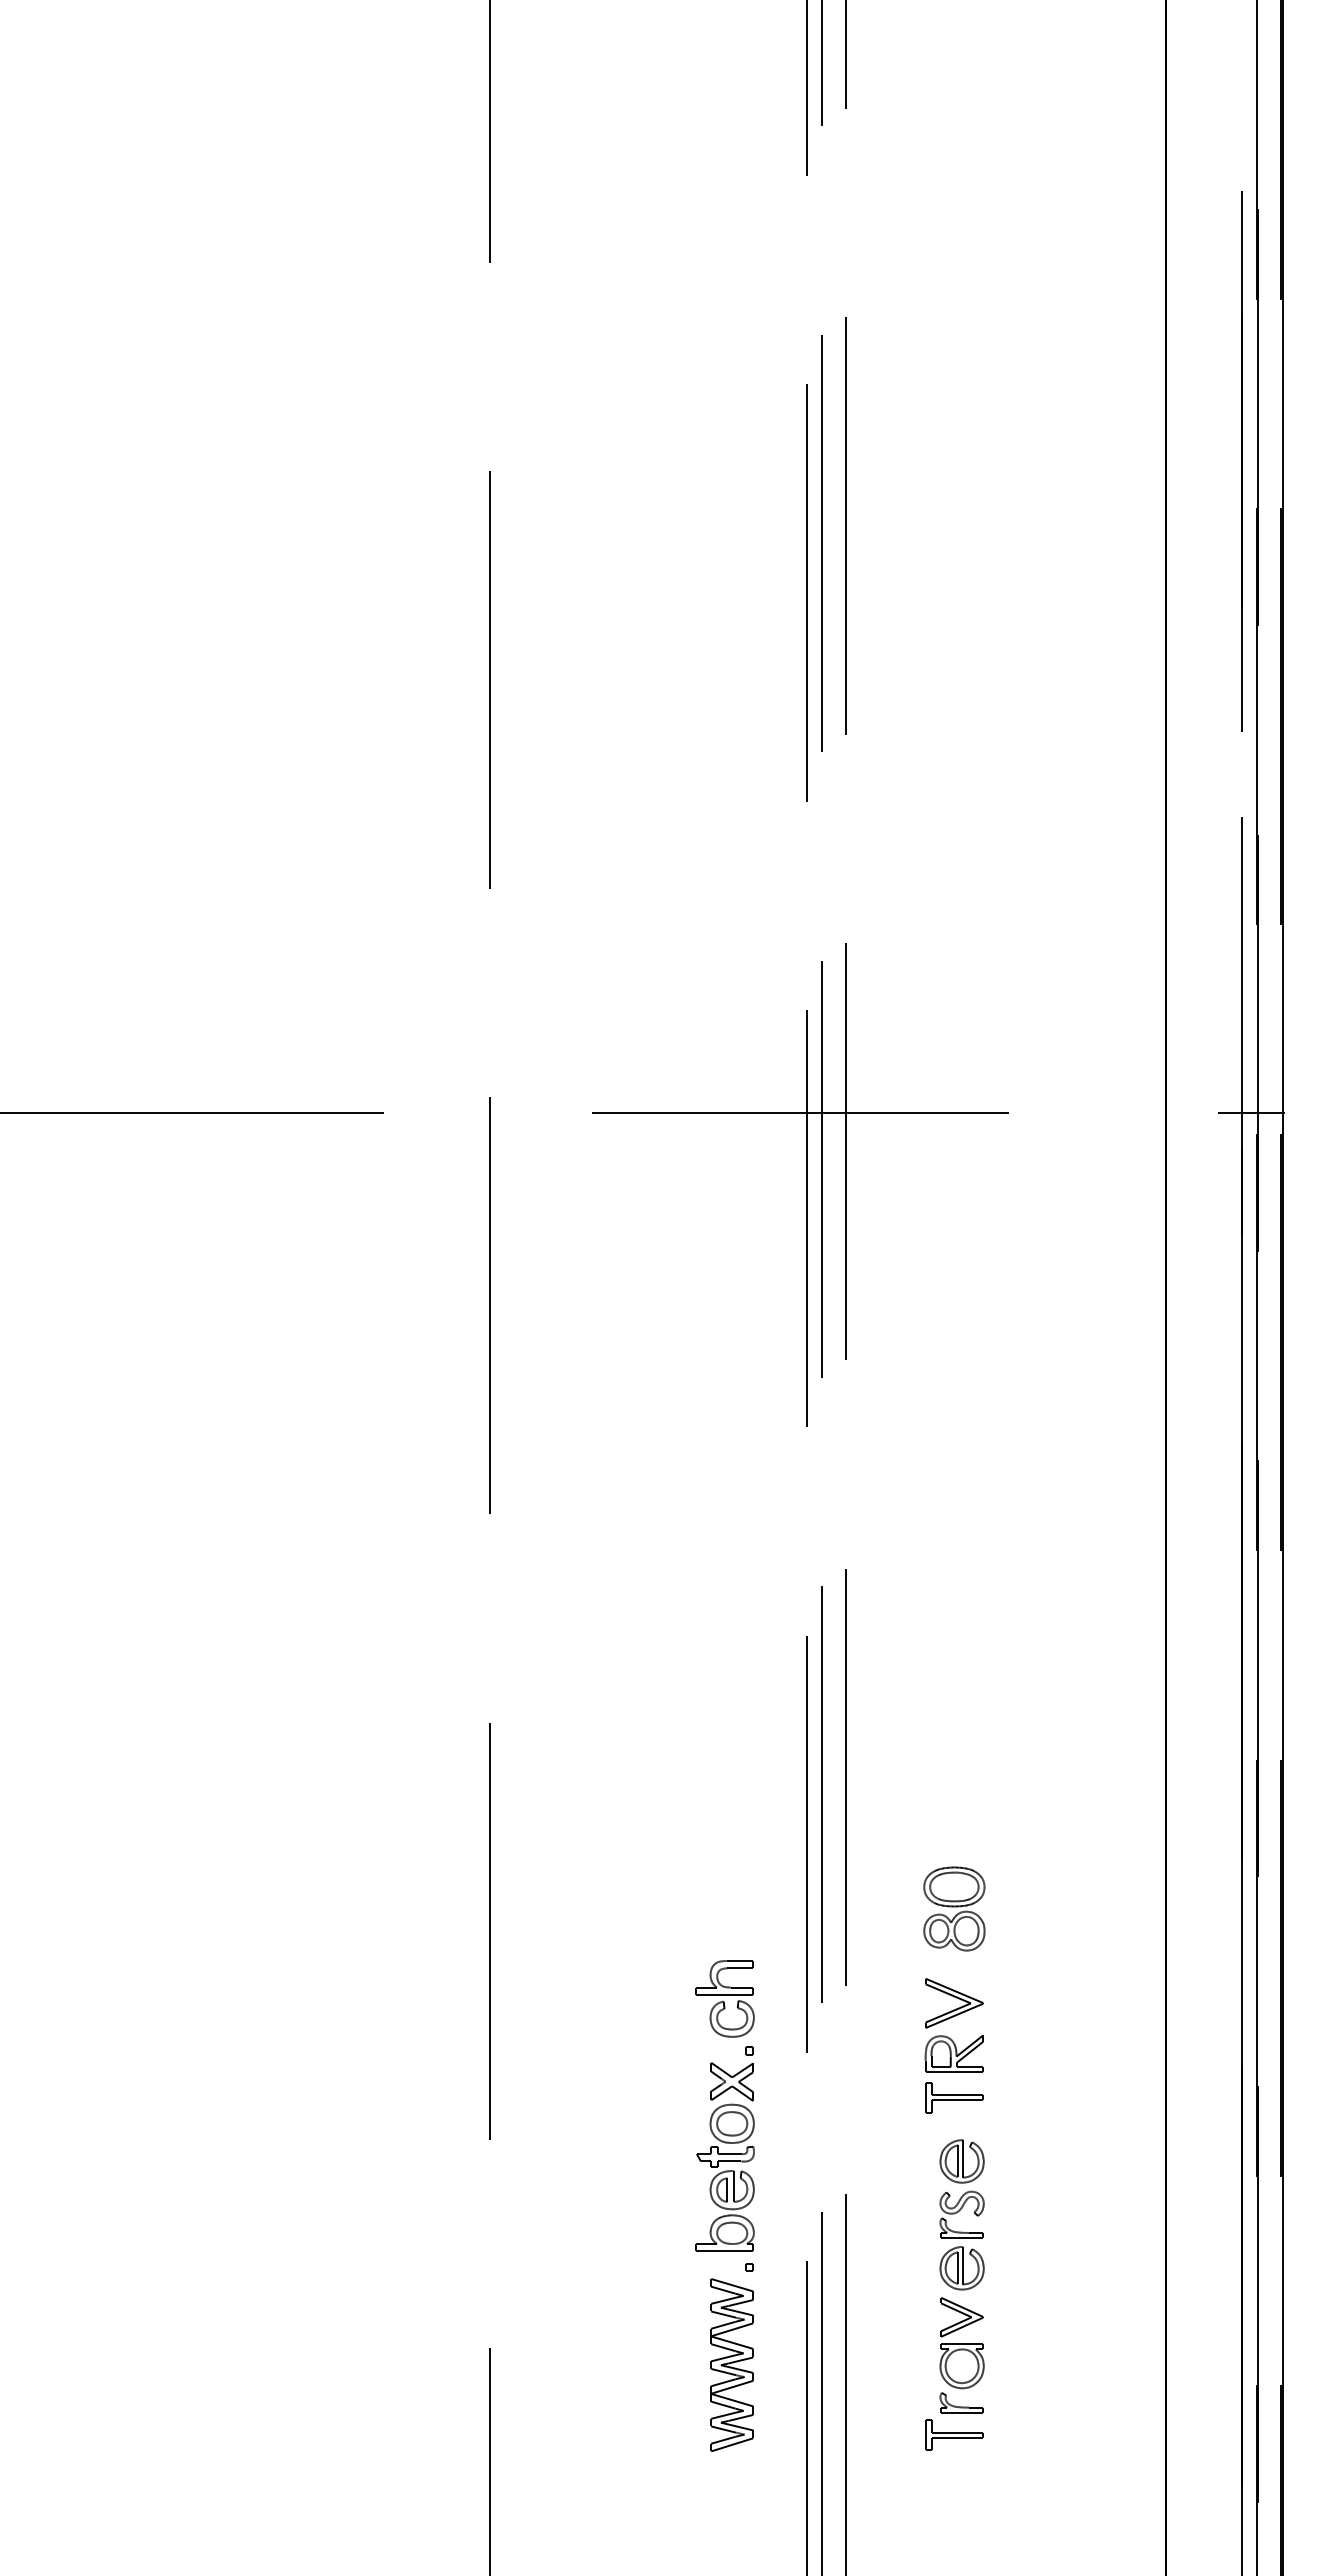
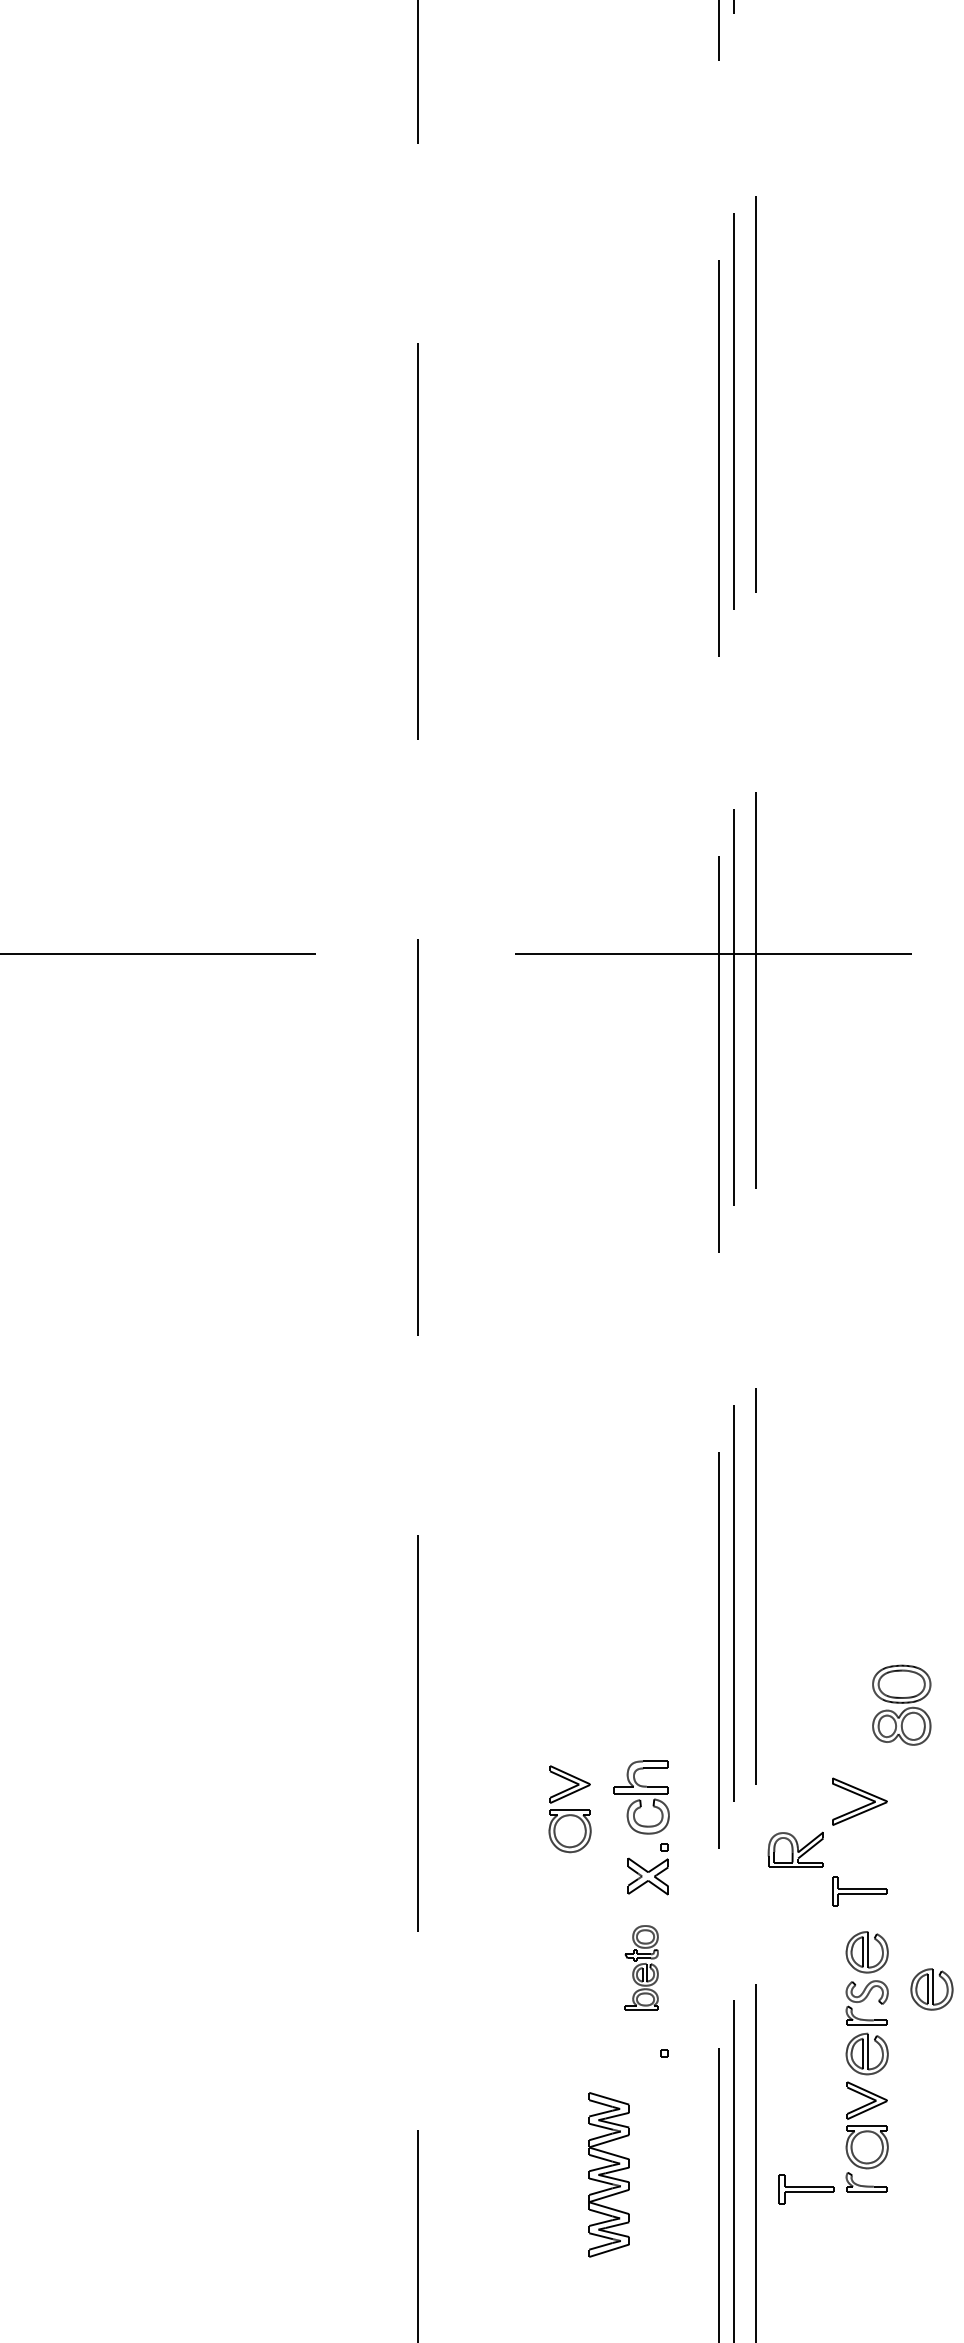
part: (954, 1908) -> (901, 1704), moved
part: (649, 2011) -> (569, 1809), added
part: (953, 2053) -> (795, 1849), moved
part: (724, 2177) -> (640, 1967), size x0.6
part: (1029, 2200) -> (931, 1989), added
part: (731, 2365) -> (608, 2175), moved
part: (954, 2434) -> (806, 2188), moved

